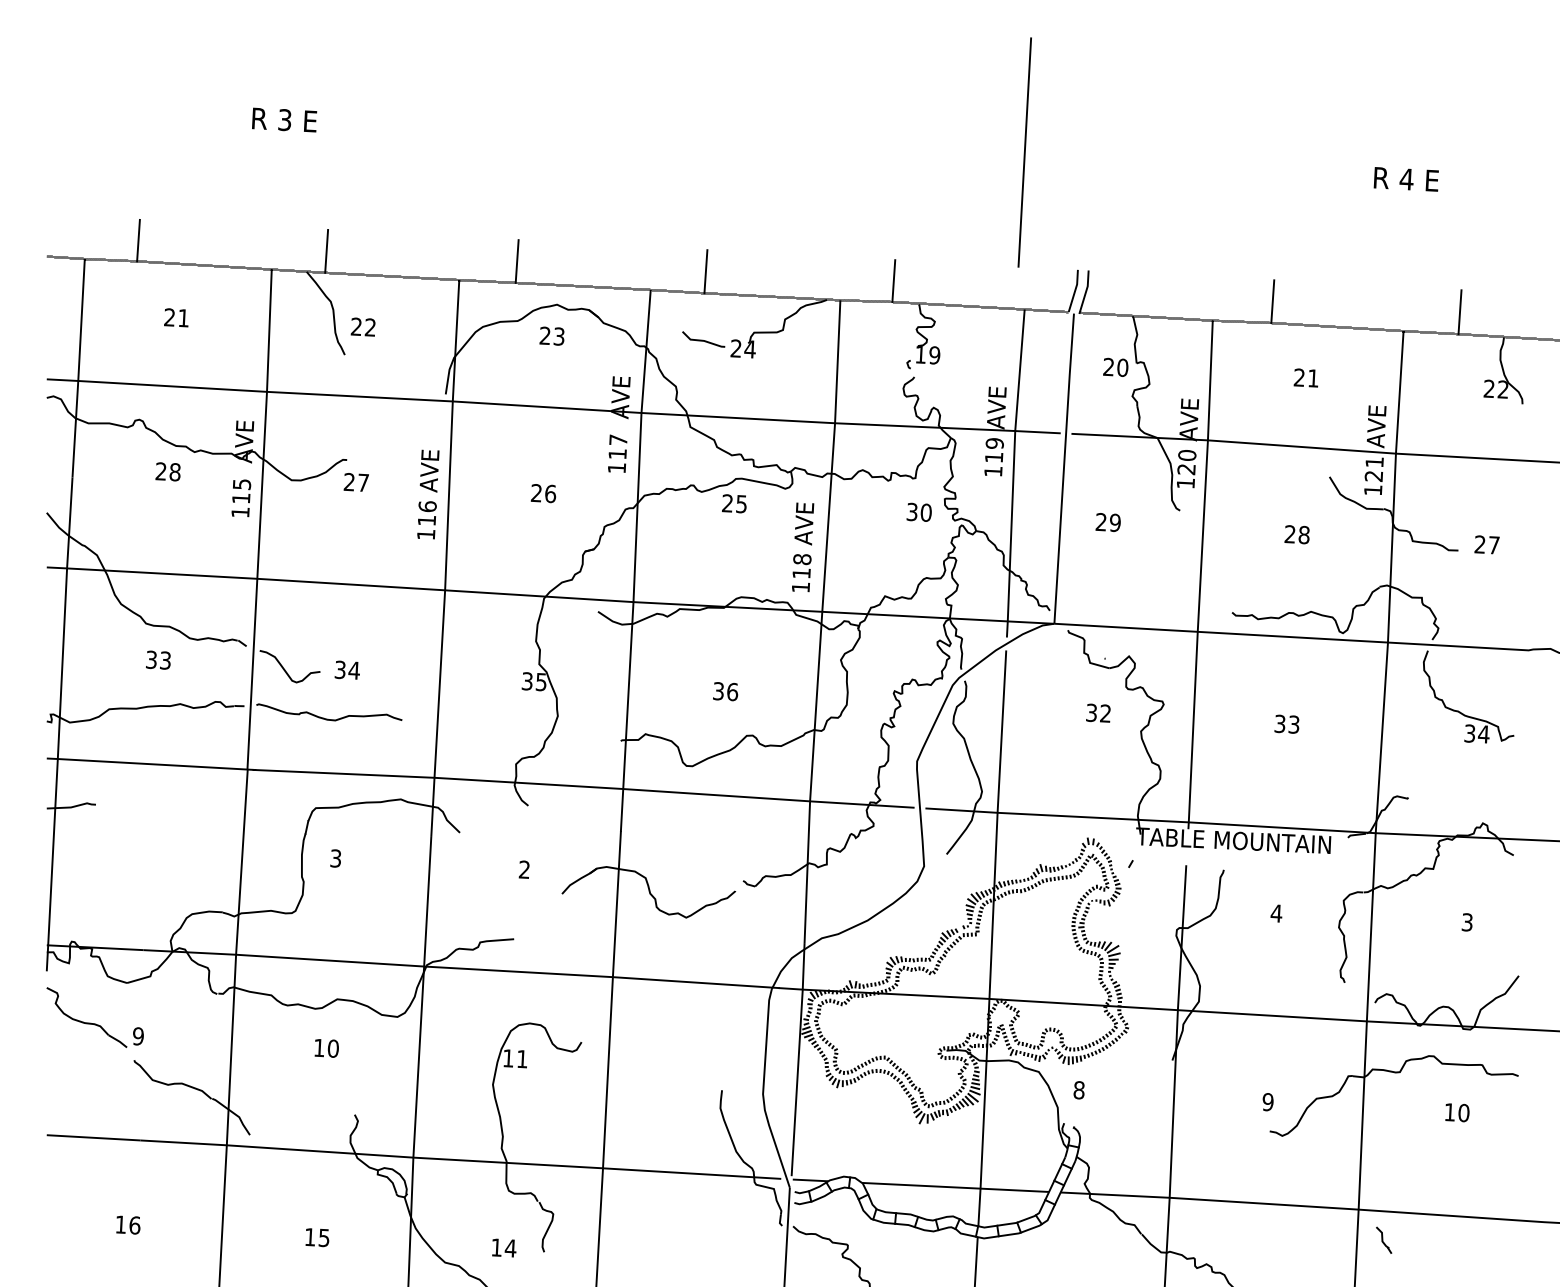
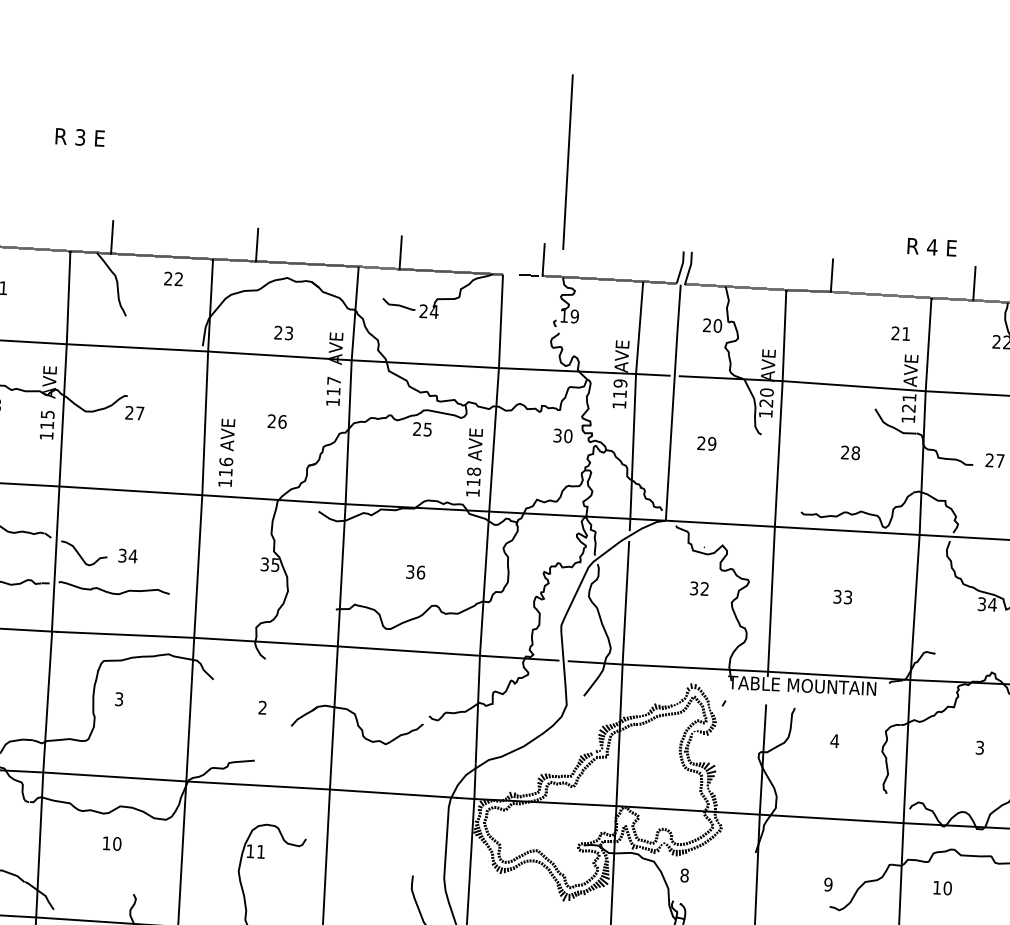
line: (1024, 152) -> (567, 162), moved
text: (1405, 179) -> (931, 247), moved
text: (362, 326) -> (172, 278), moved
text: (551, 335) -> (283, 332), moved
text: (1305, 377) -> (900, 333), moved
text: (428, 494) -> (226, 452), moved
text: (1457, 1112) -> (942, 887), moved

